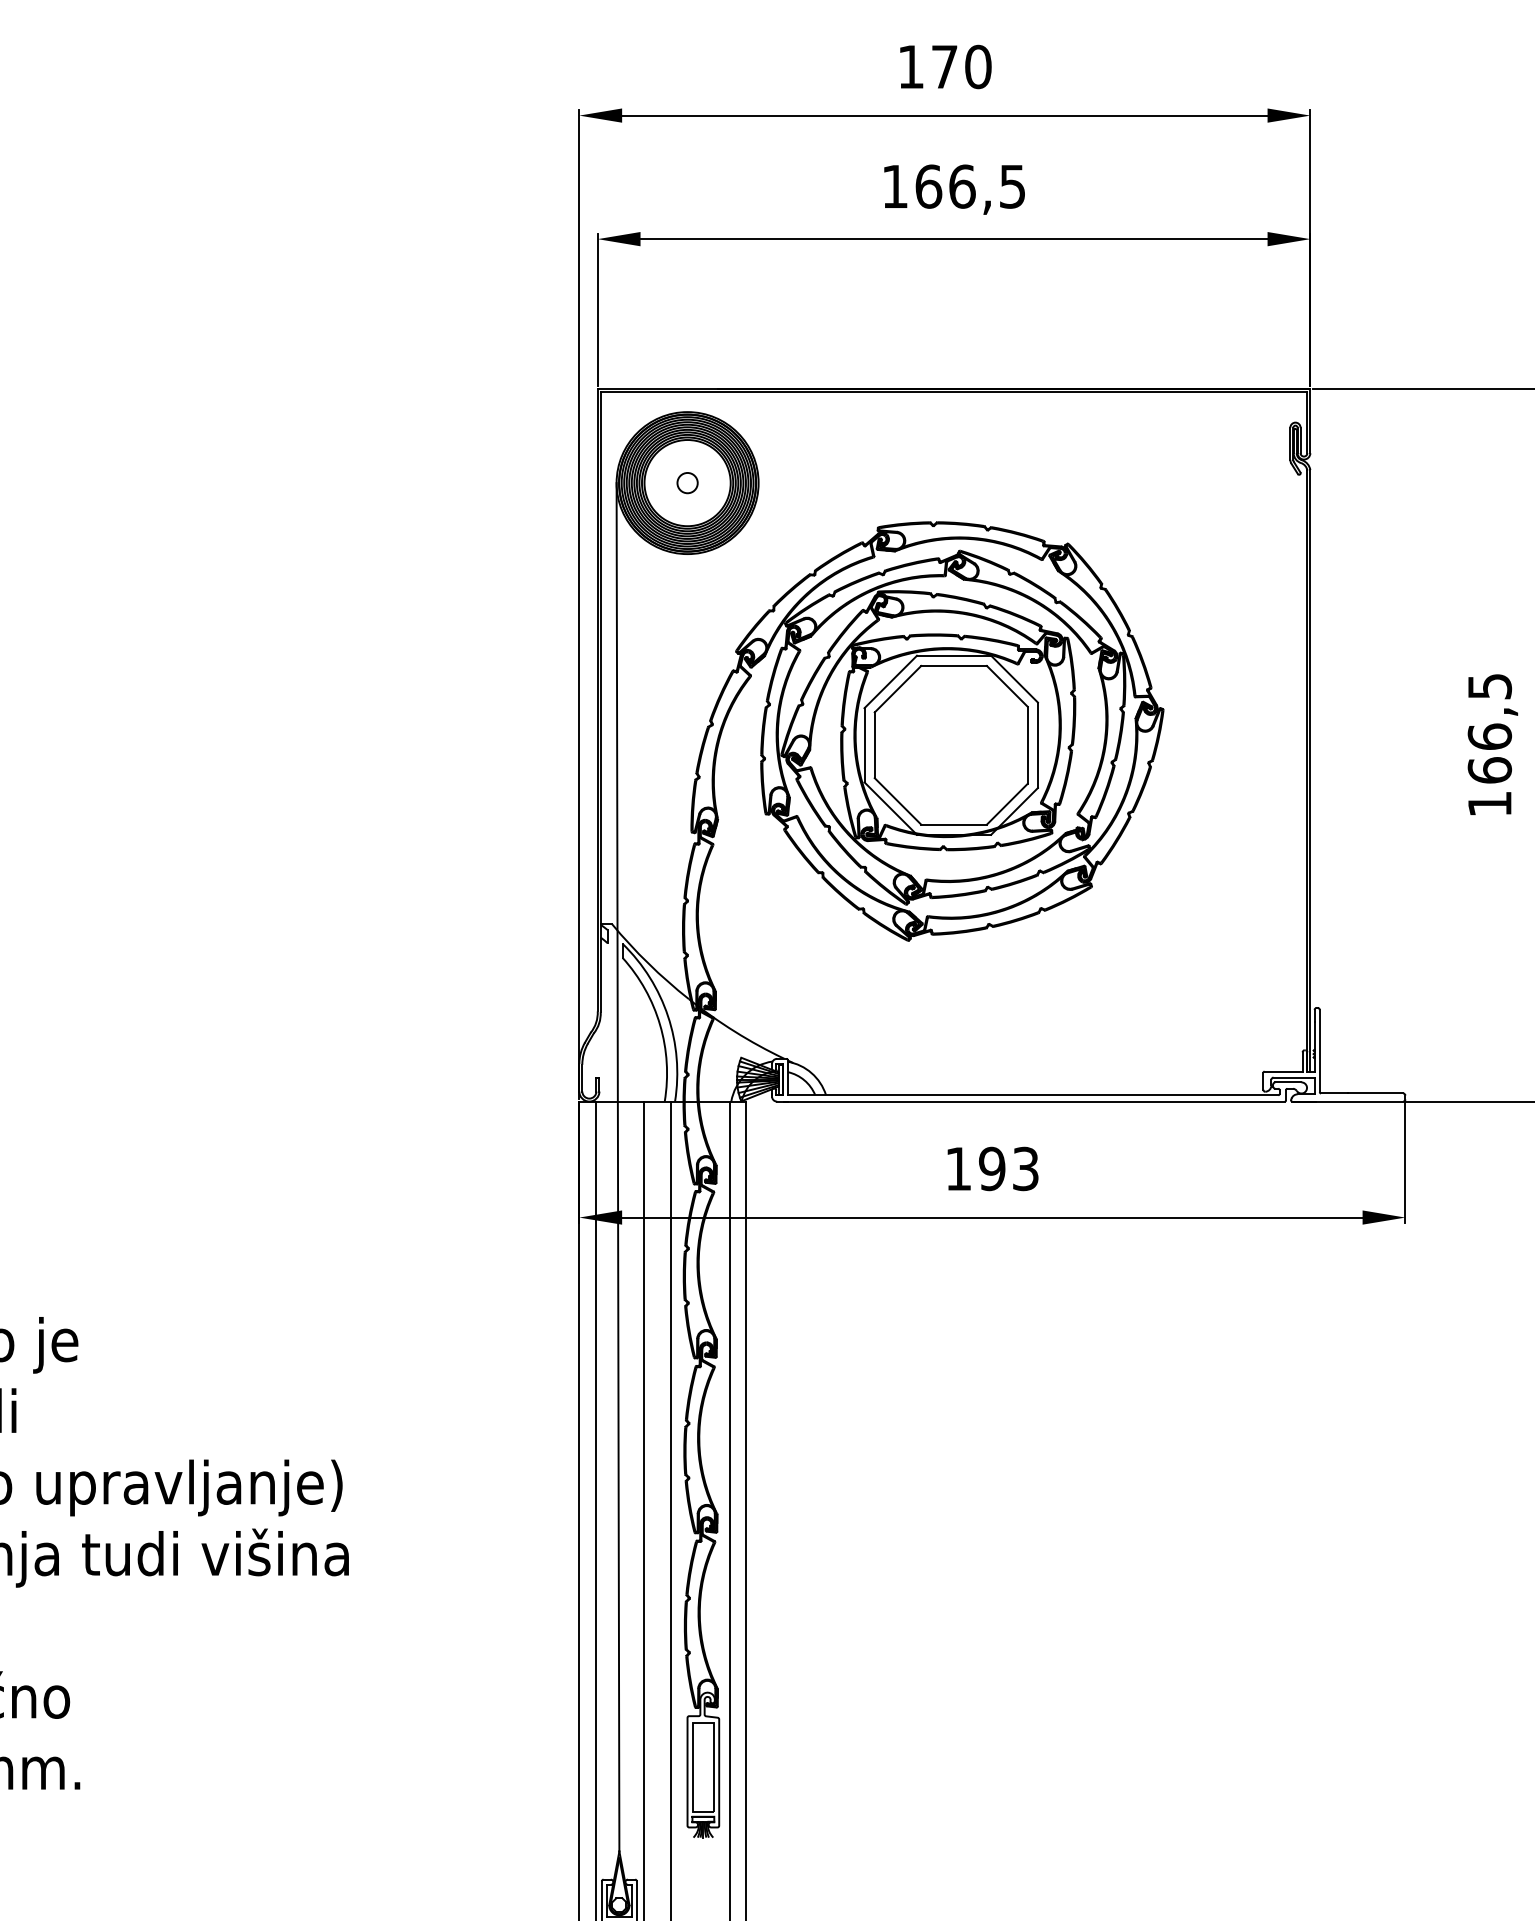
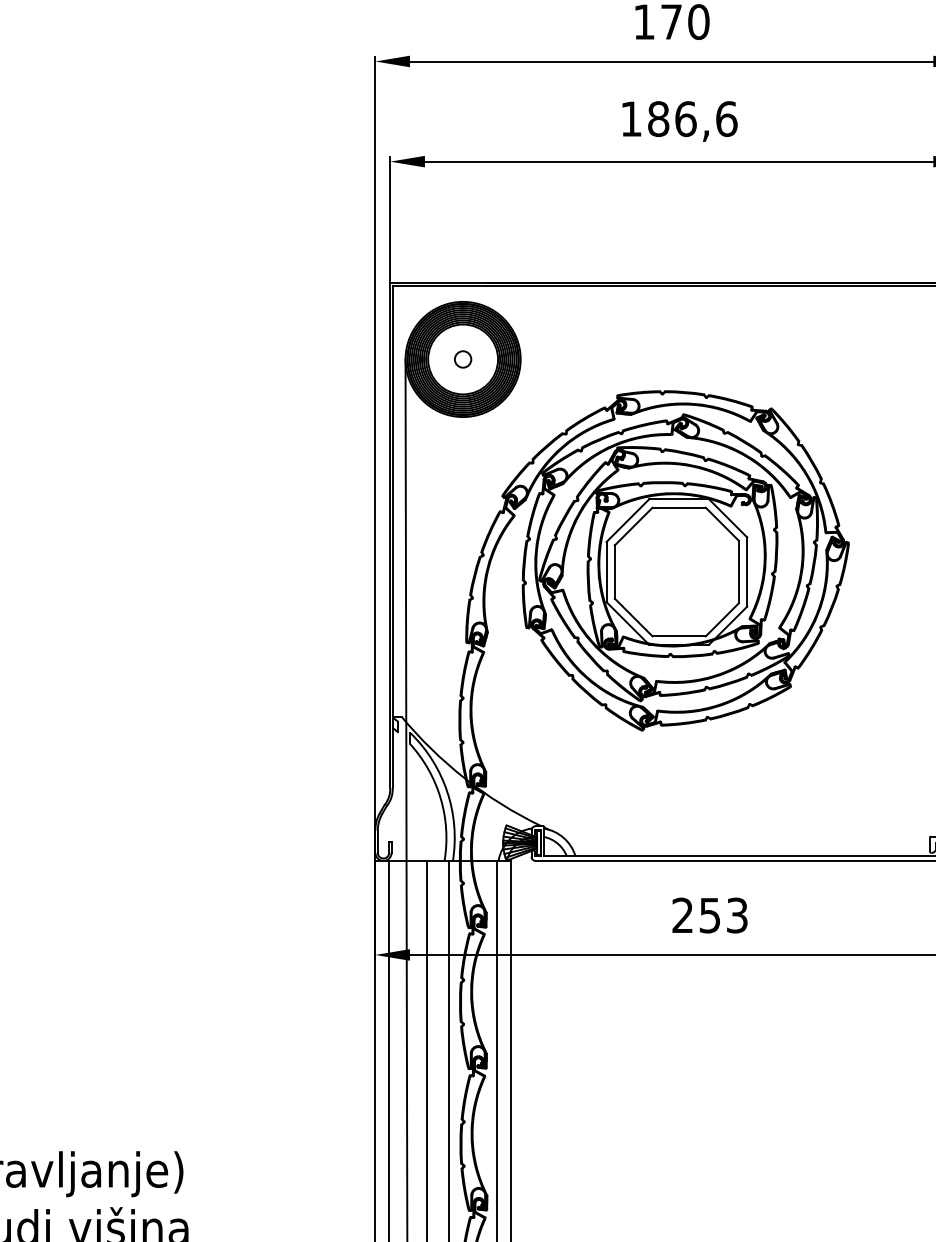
text: (970, 186) -> (692, 118), 166,5 -> 186,6
text: (975, 1168) -> (696, 915), 193 -> 253

